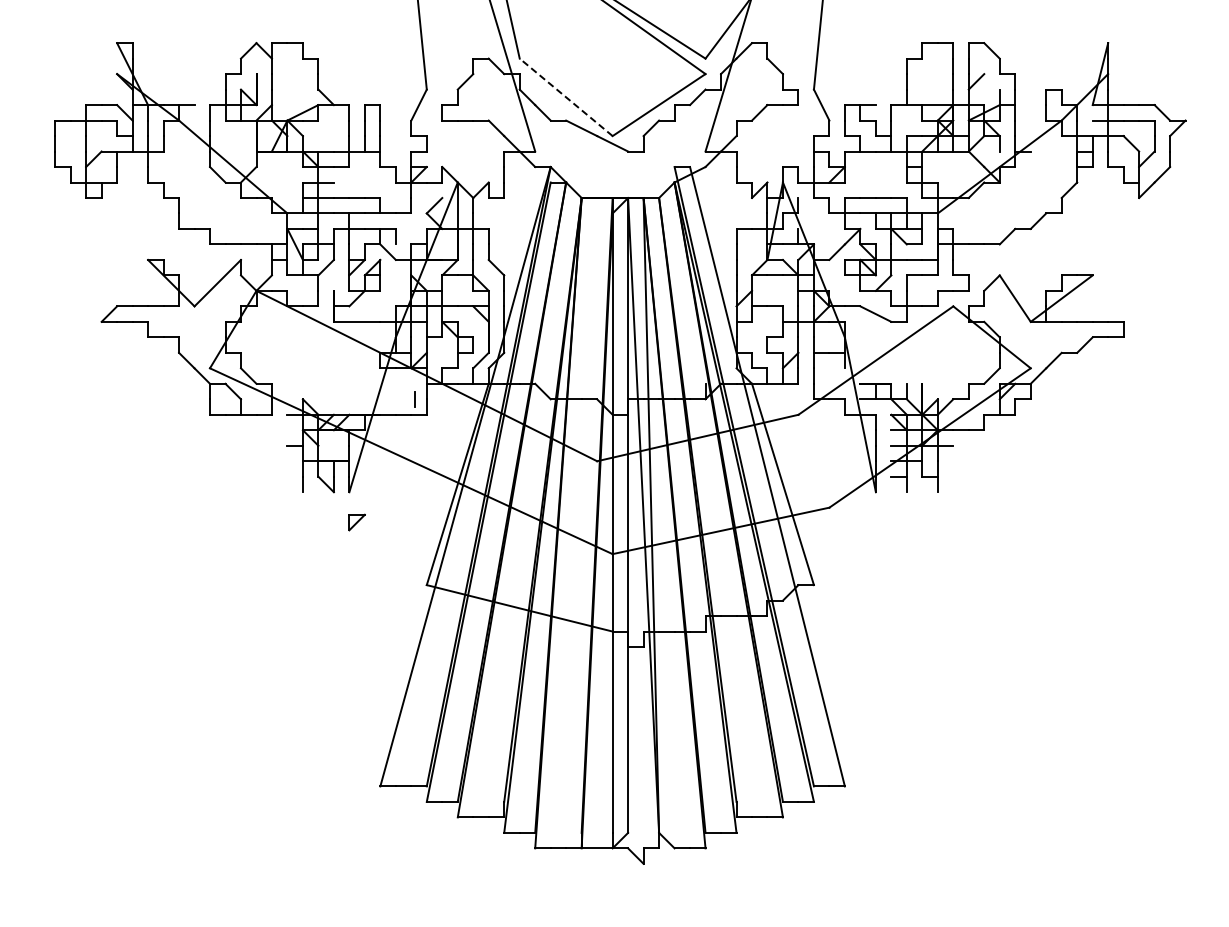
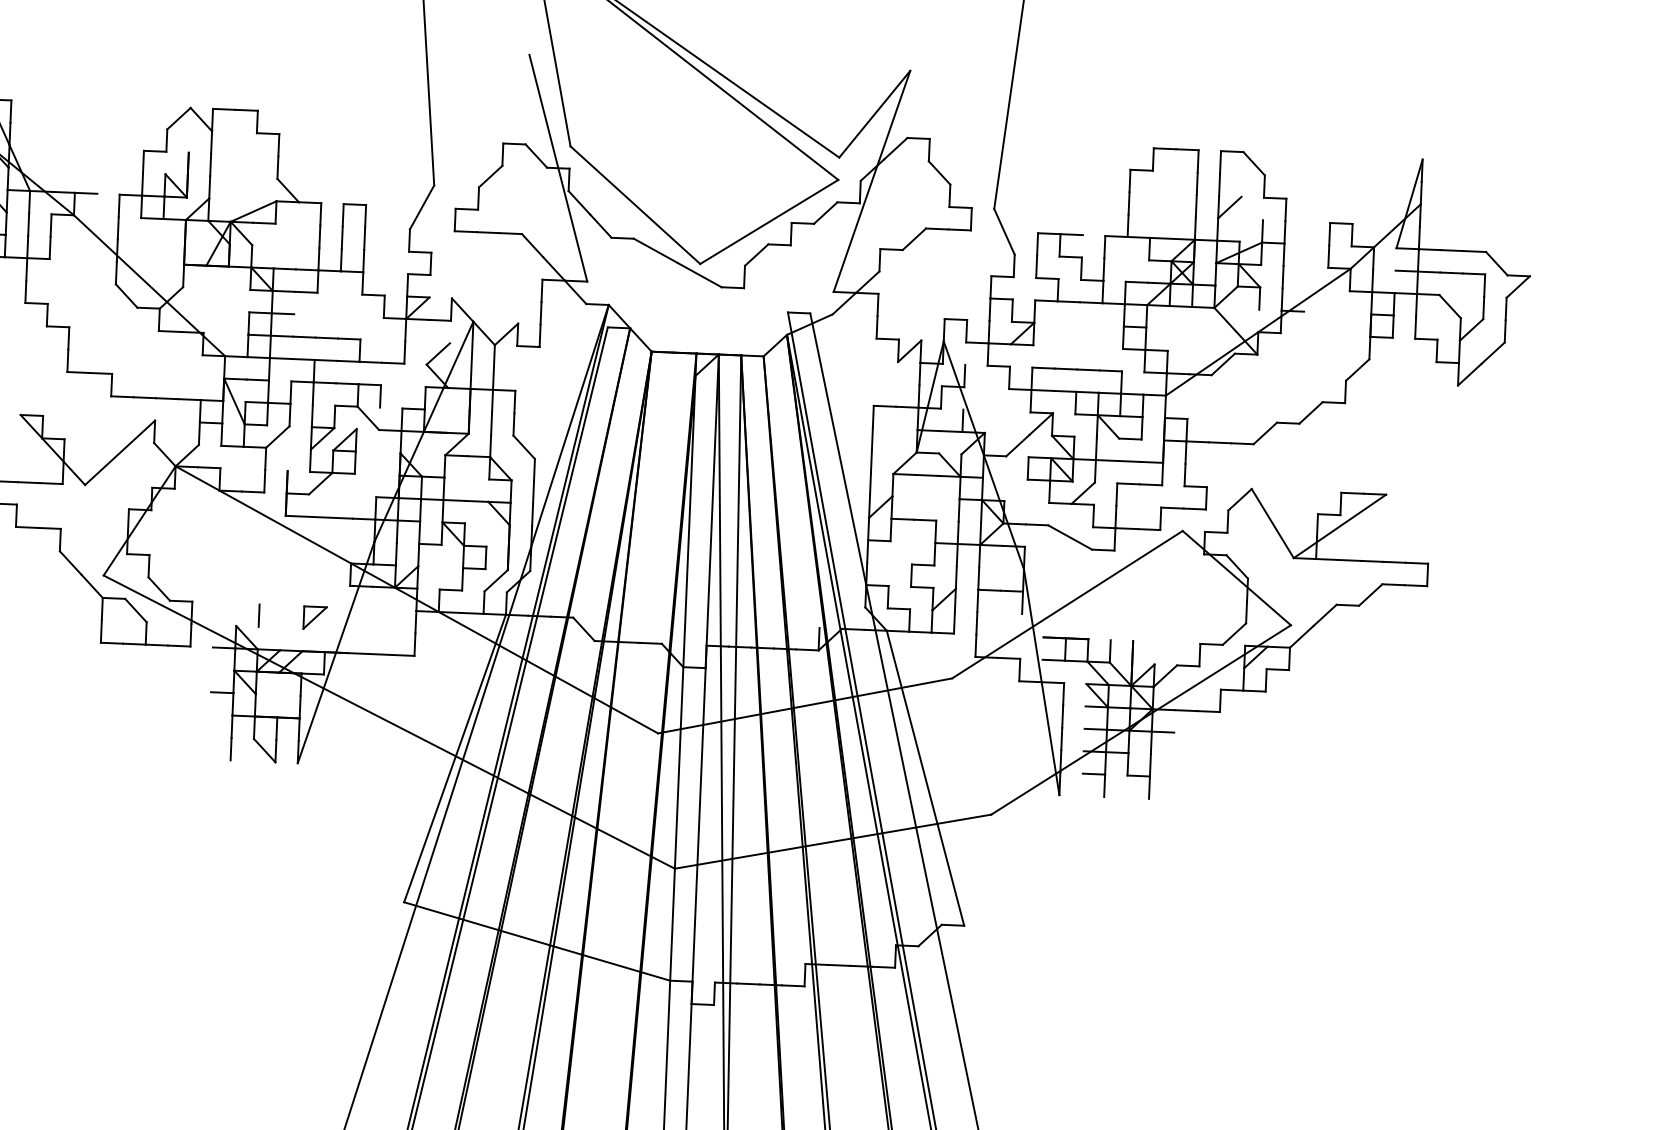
line: (565, 97) -> (634, 205), dashed -> solid
line: (414, 399) -> (257, 615), moved
part: (356, 522) -> (314, 617), moved

